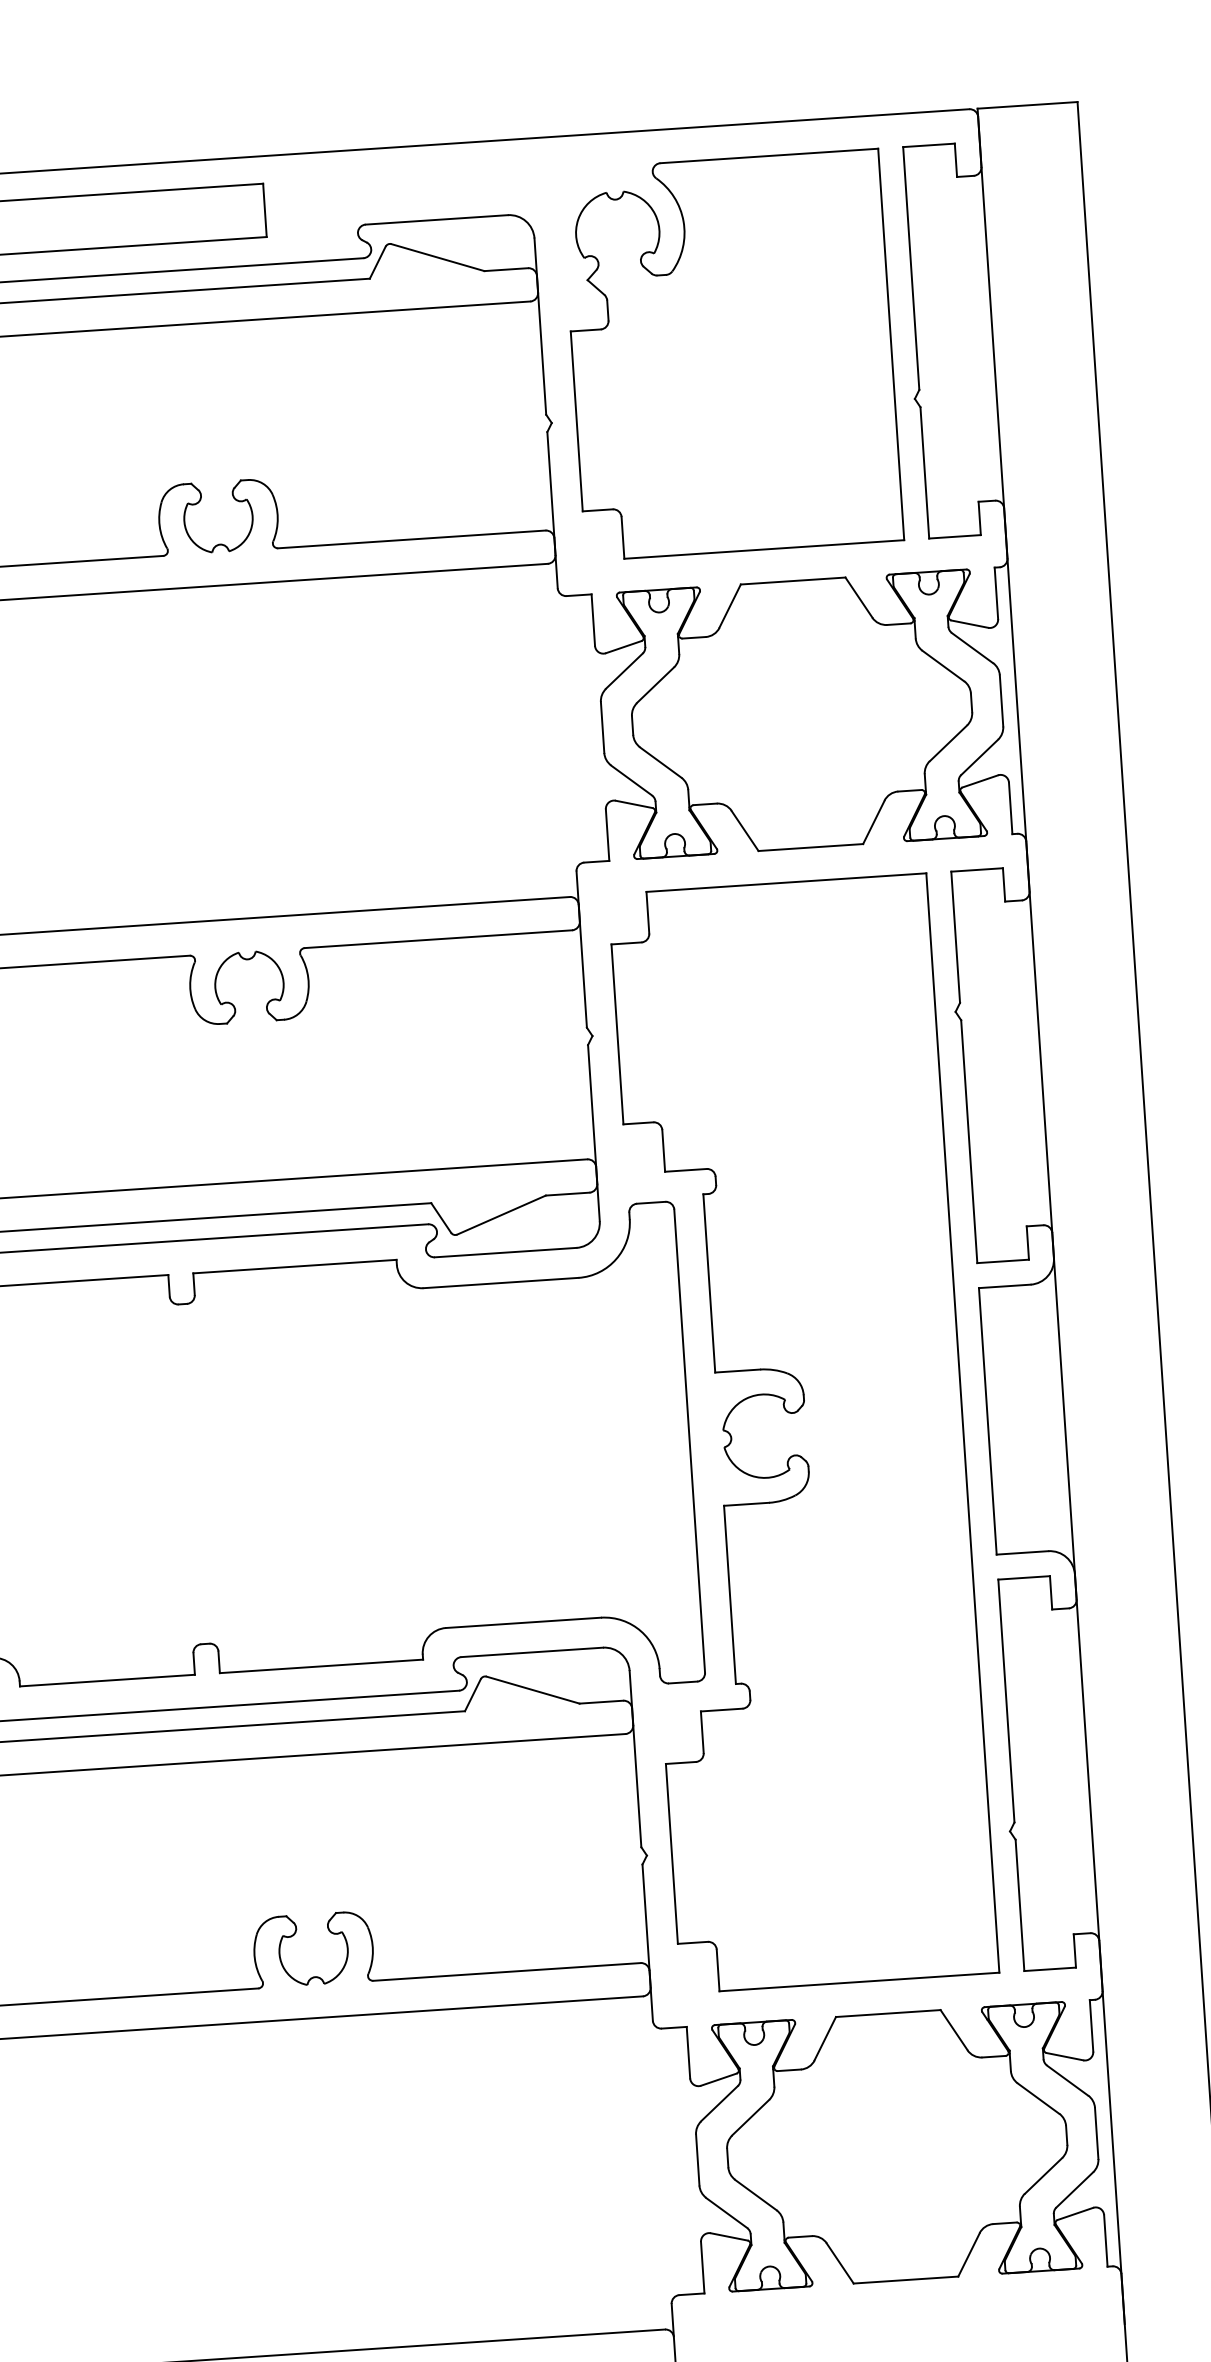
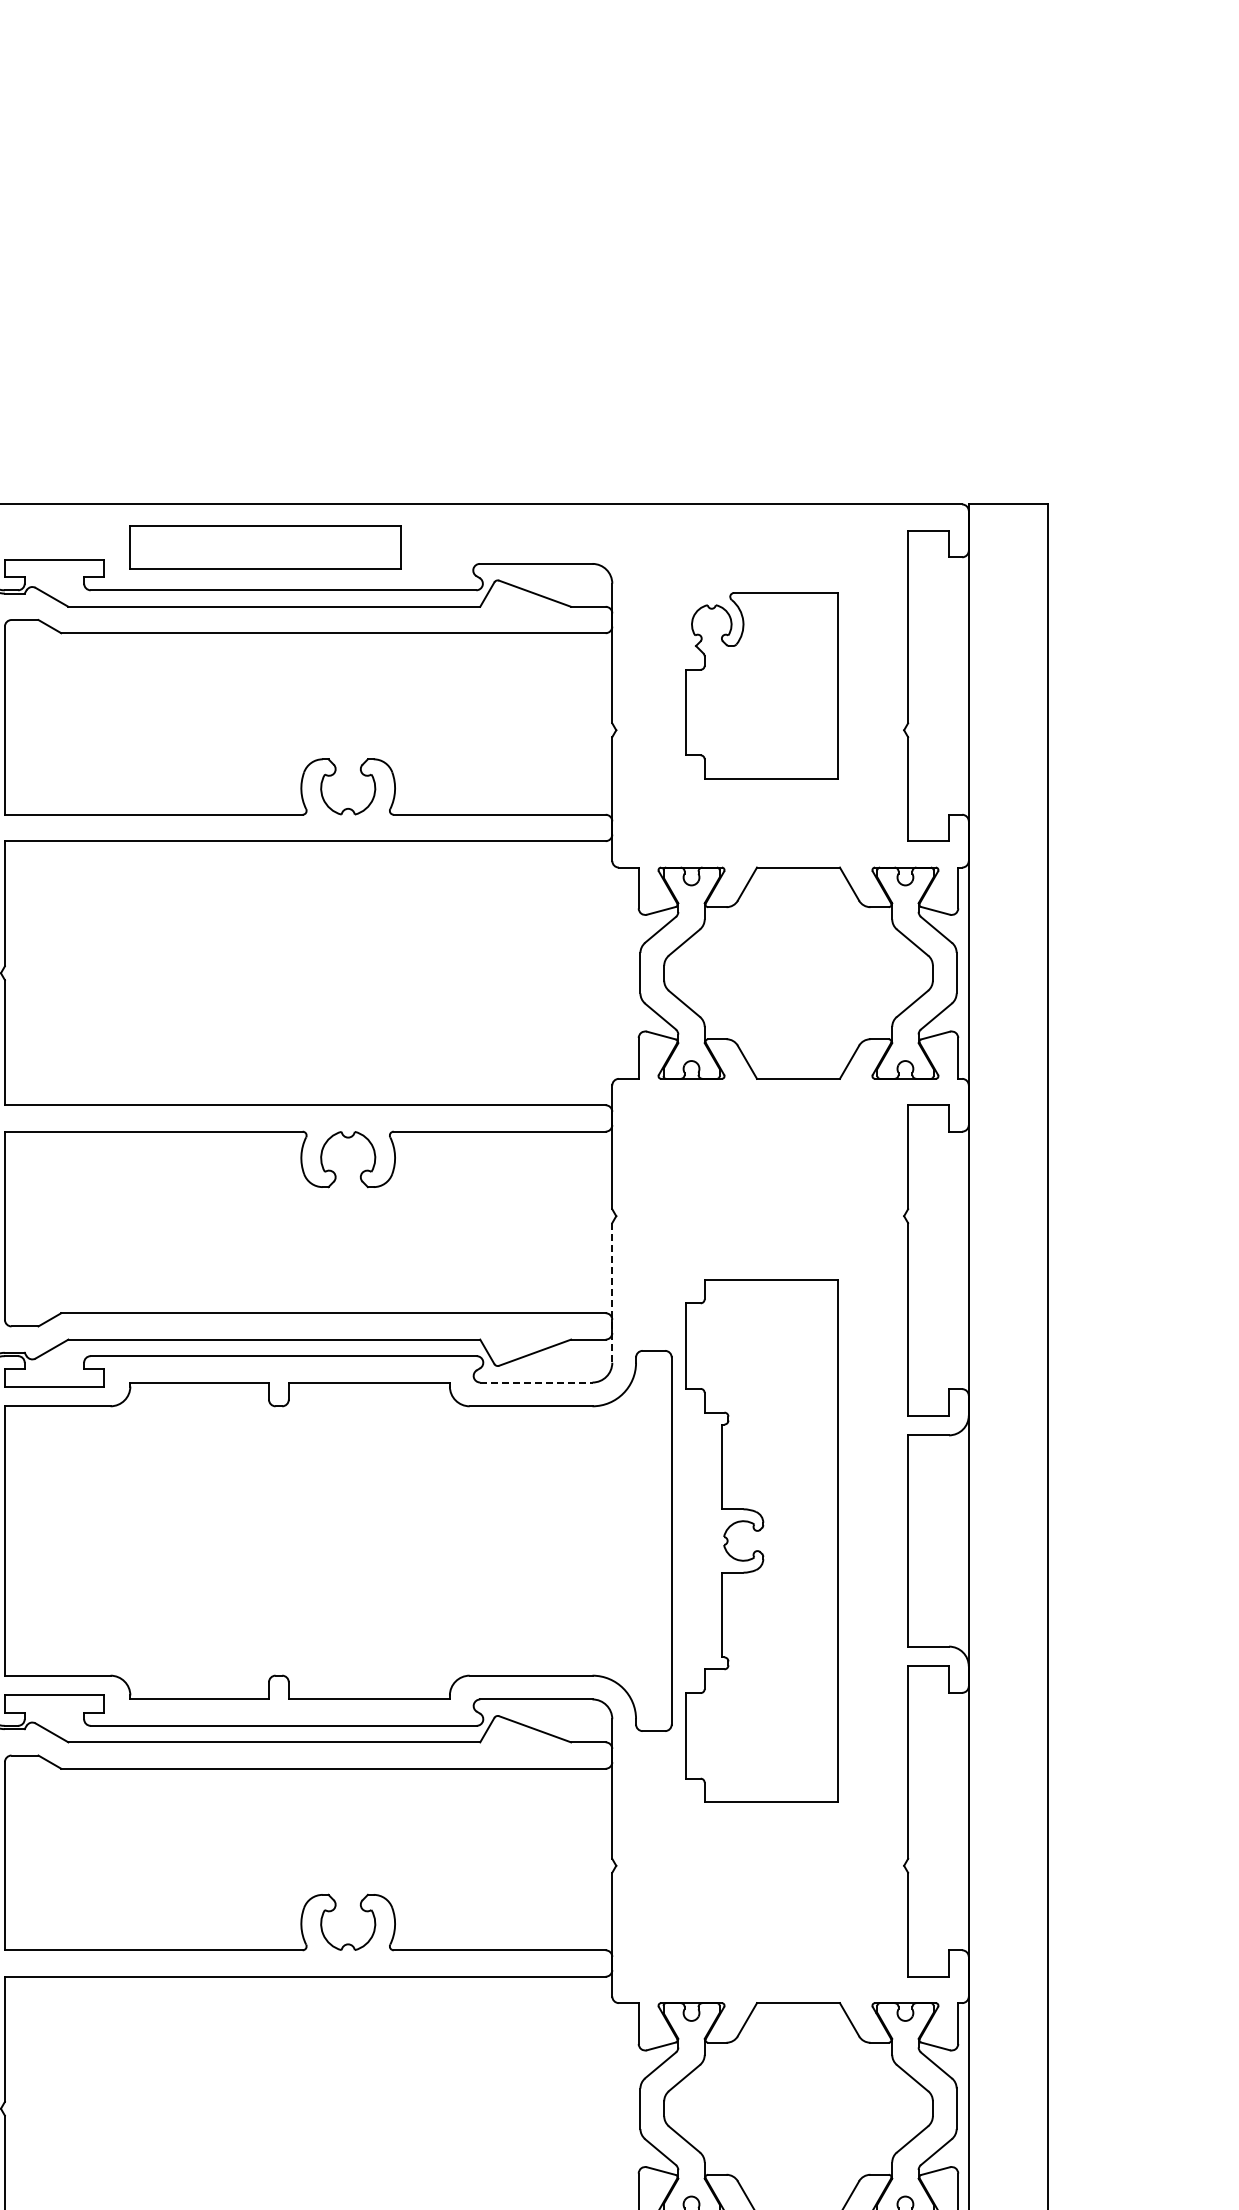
part: (731, 354) -> (761, 685), size x0.6
line: (594, 1132) -> (612, 1292), solid -> dashed
line: (505, 1252) -> (536, 1382), solid -> dashed
part: (802, 1433) -> (761, 1540), size x0.6

